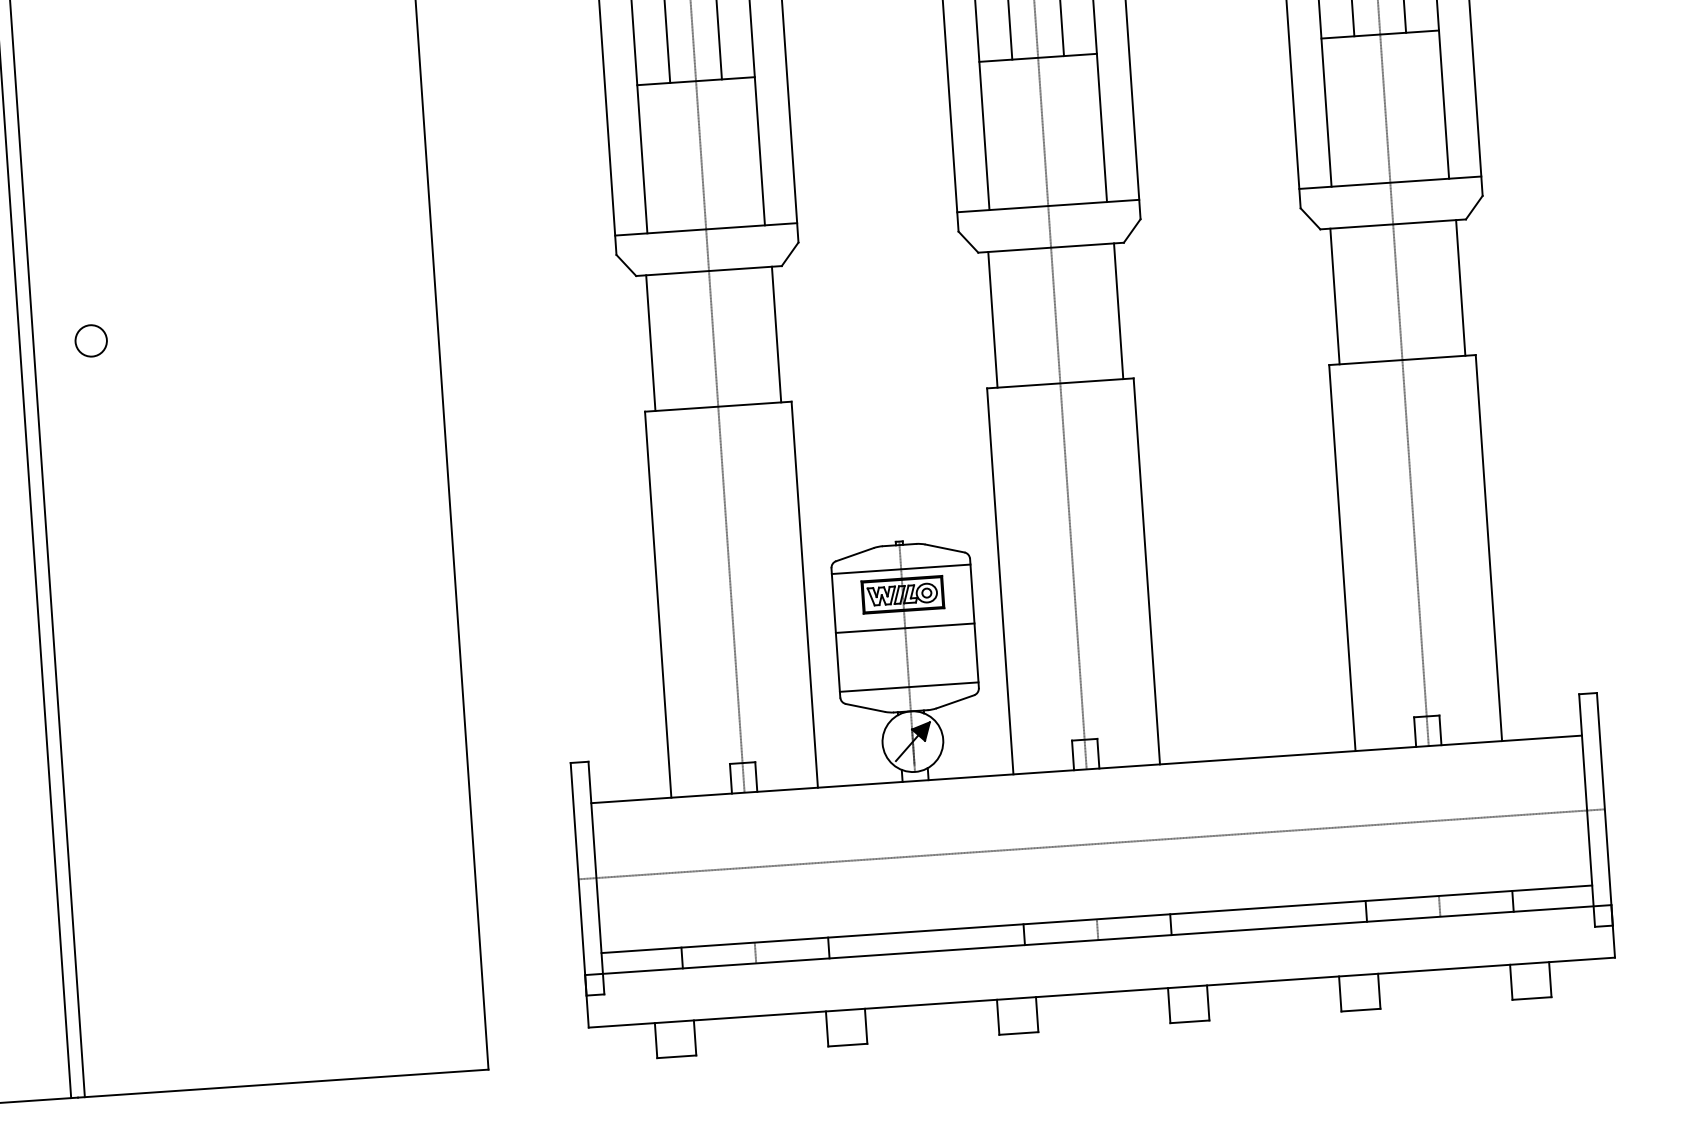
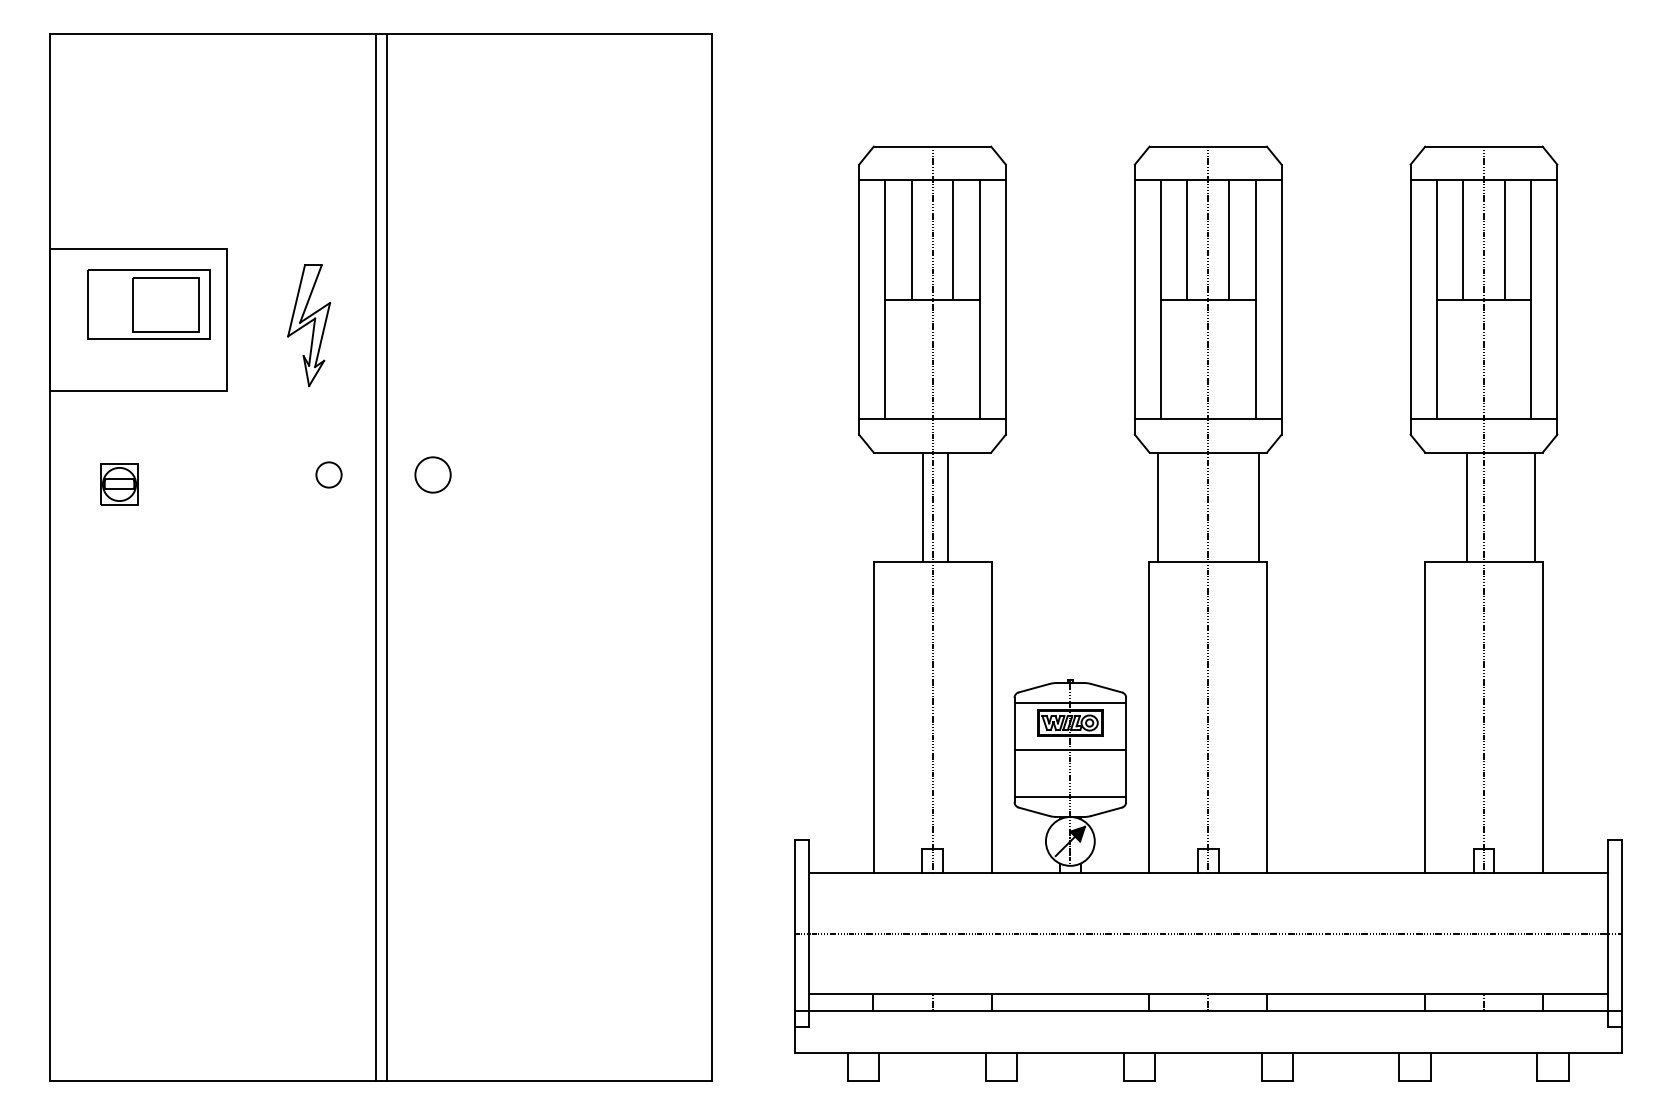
line: (1335, 296) -> (1467, 507), moved
line: (776, 334) -> (948, 507), moved
circle: (90, 340) -> (432, 474), size x1.4
line: (650, 343) -> (922, 507), moved

